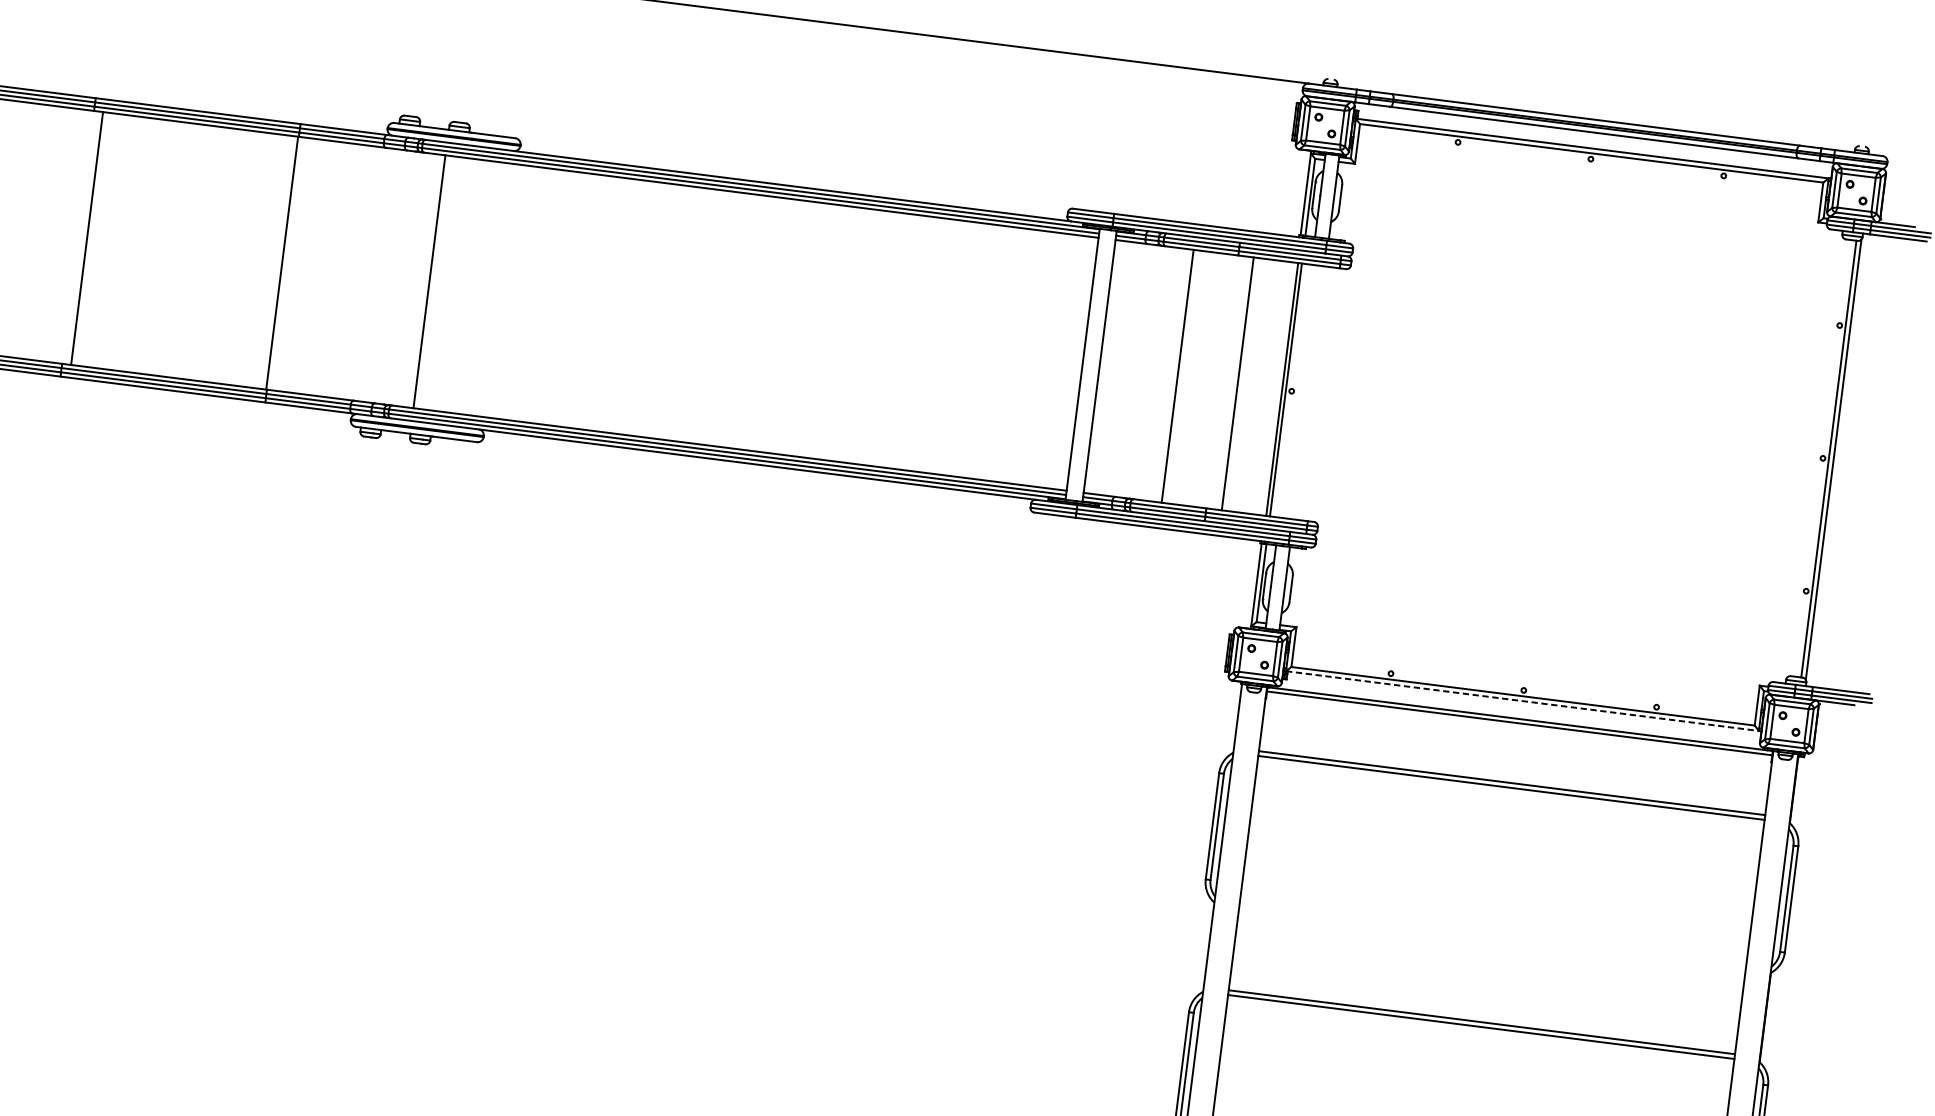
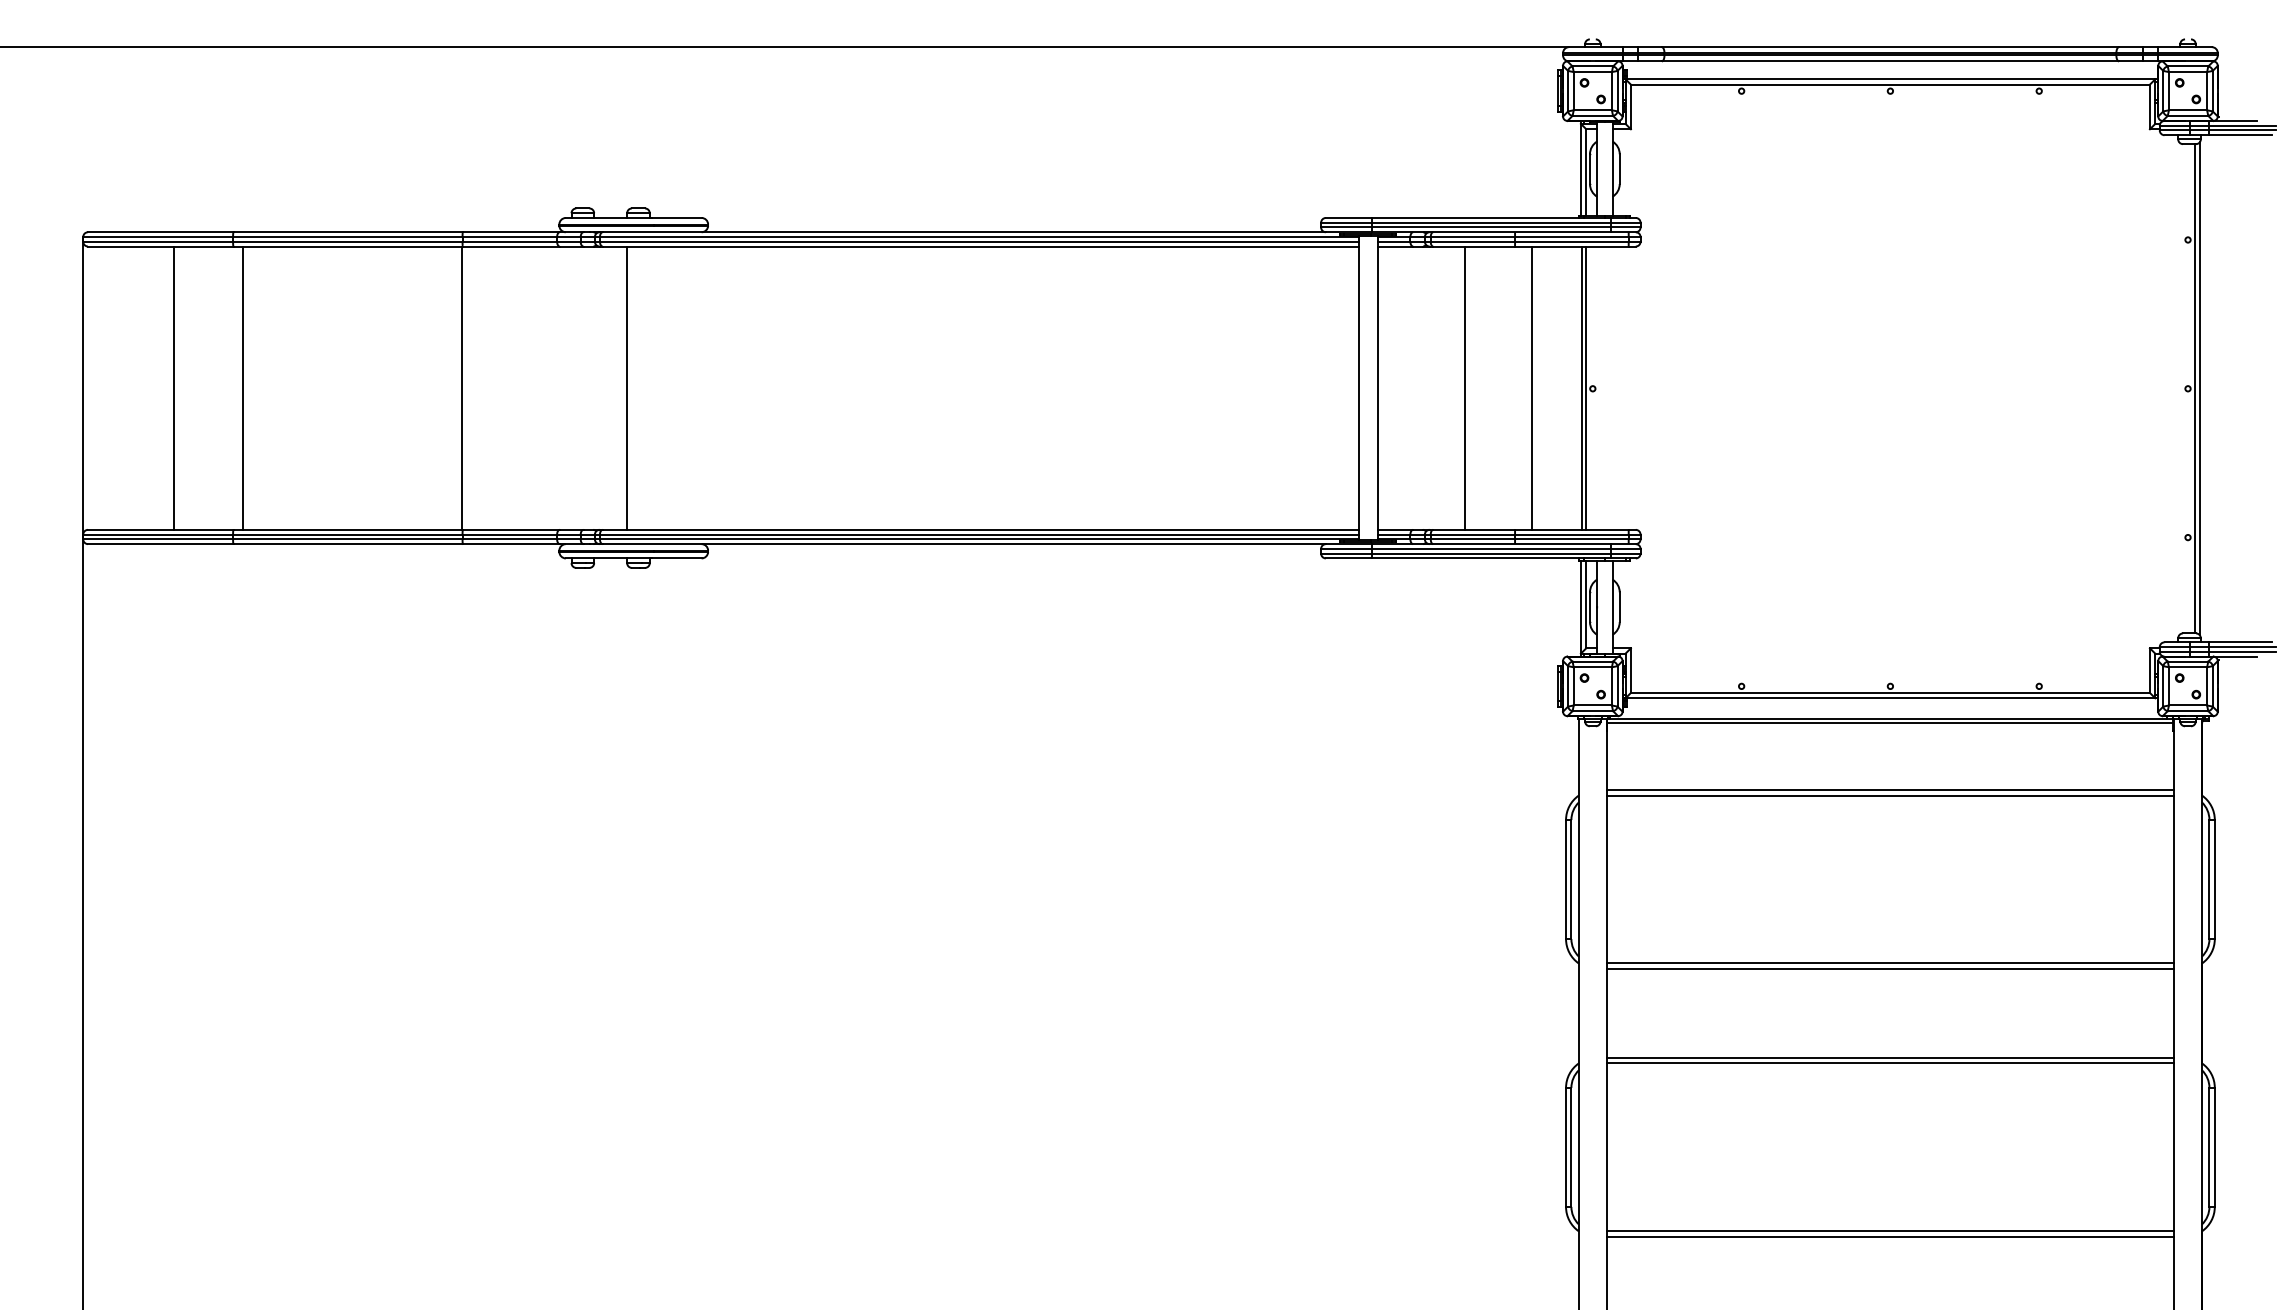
line: (25, 230) -> (174, 387), added
line: (1522, 701) -> (1890, 698), dashed -> solid
line: (1492, 937) -> (1890, 963), added
line: (1492, 942) -> (1890, 968), added

